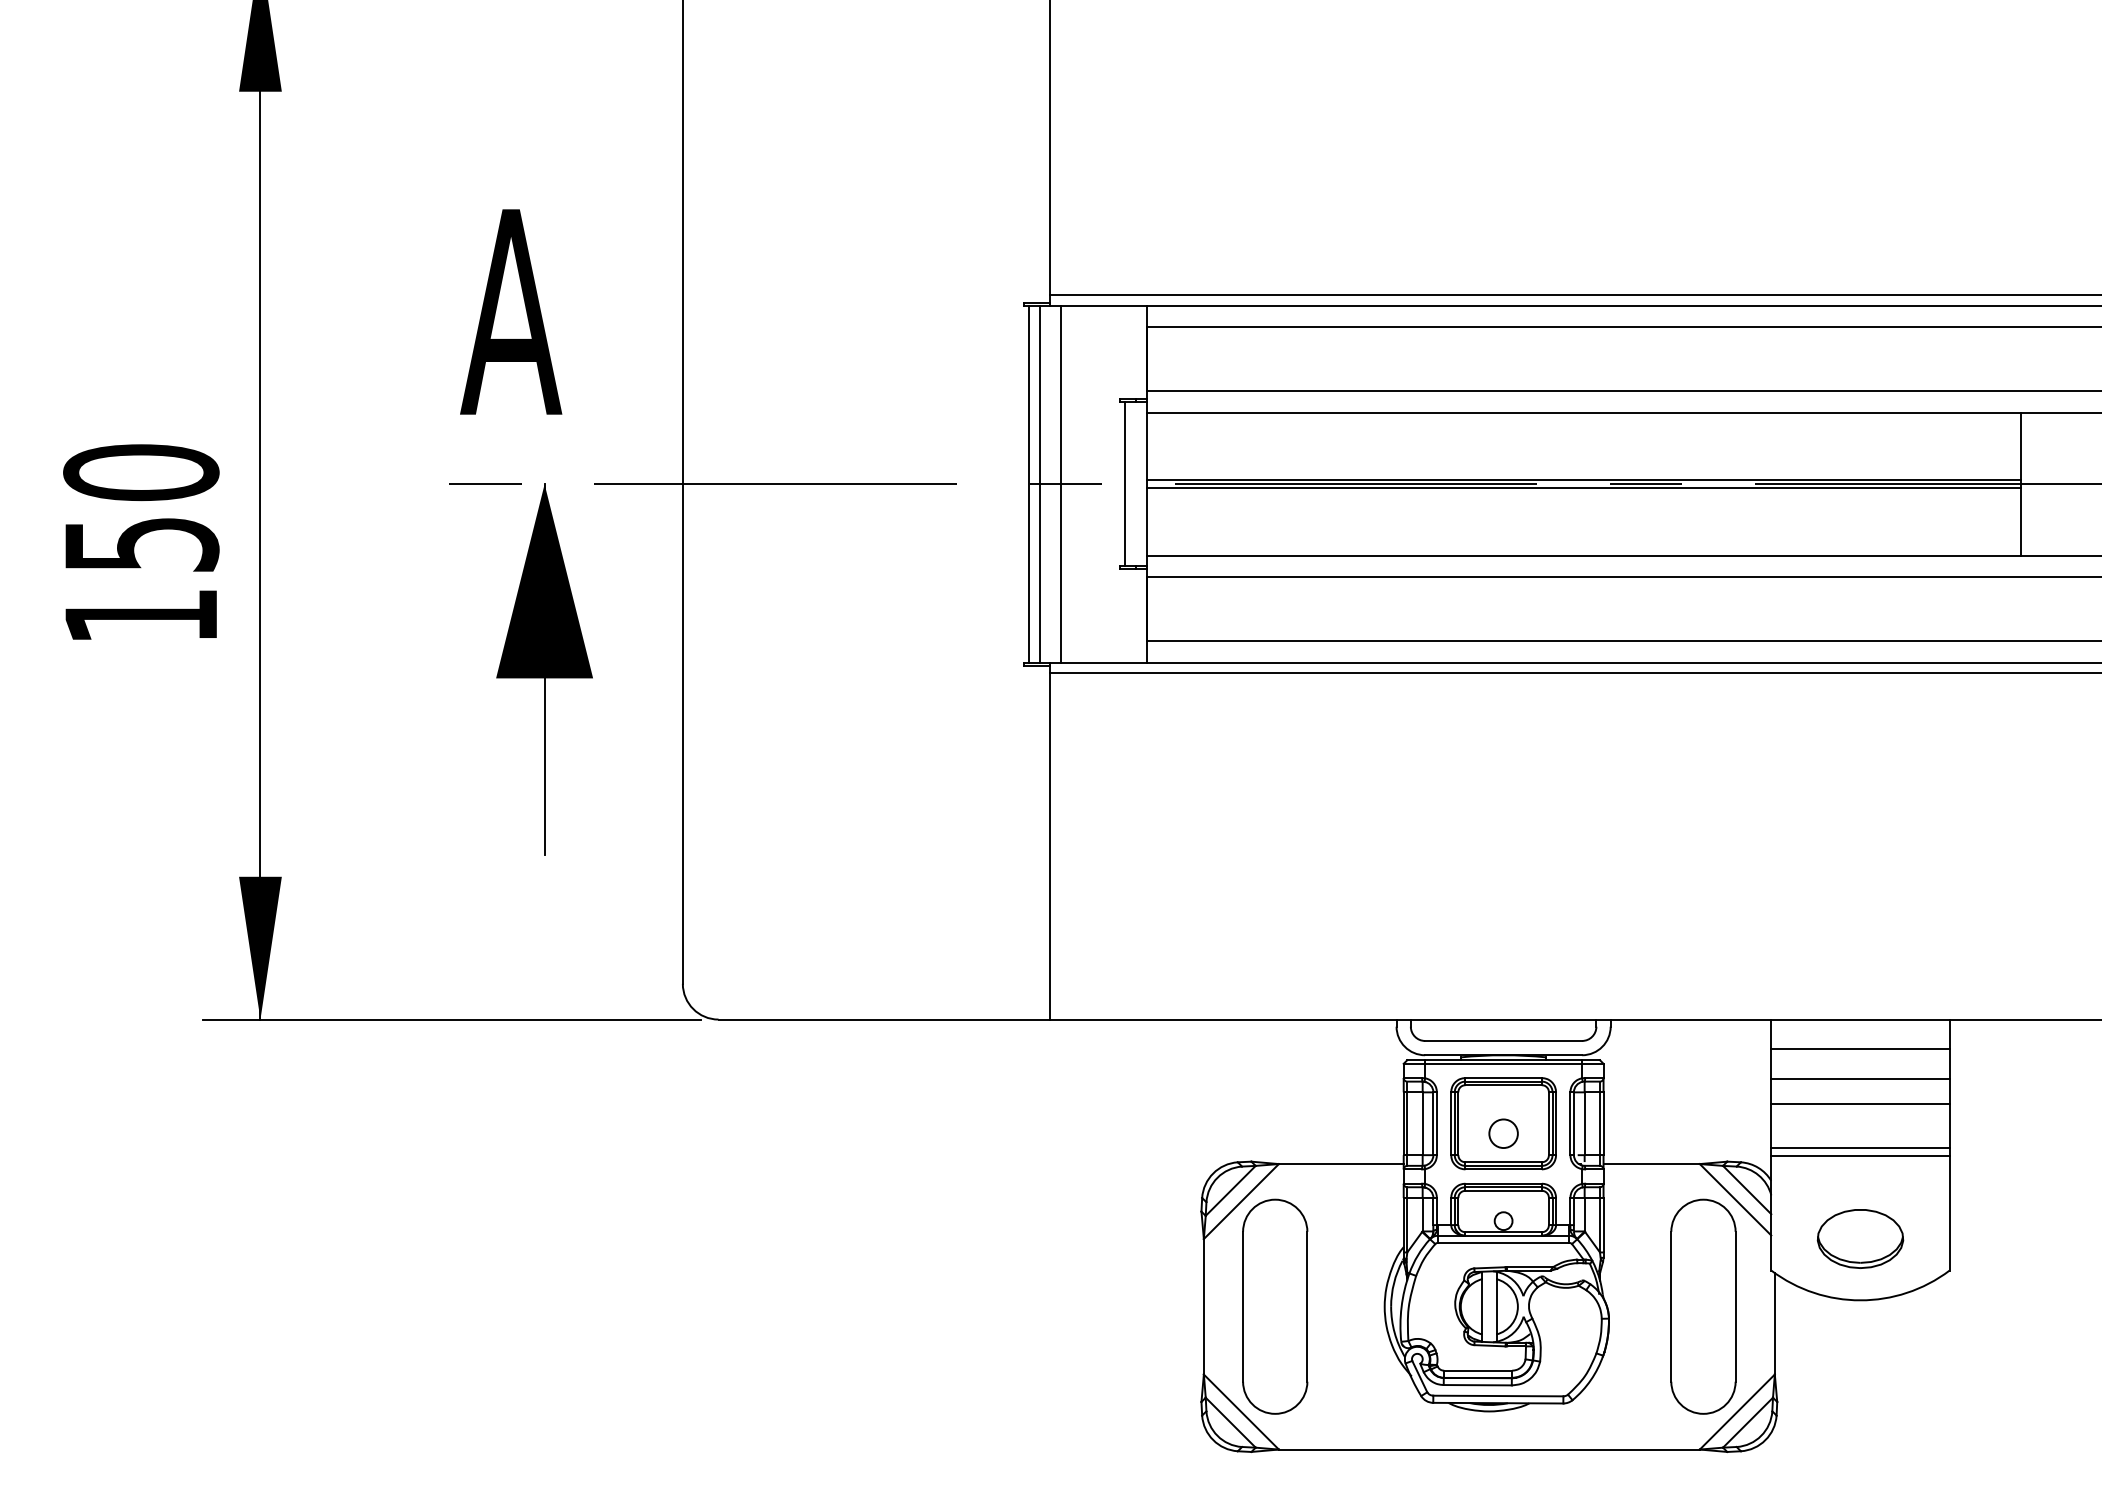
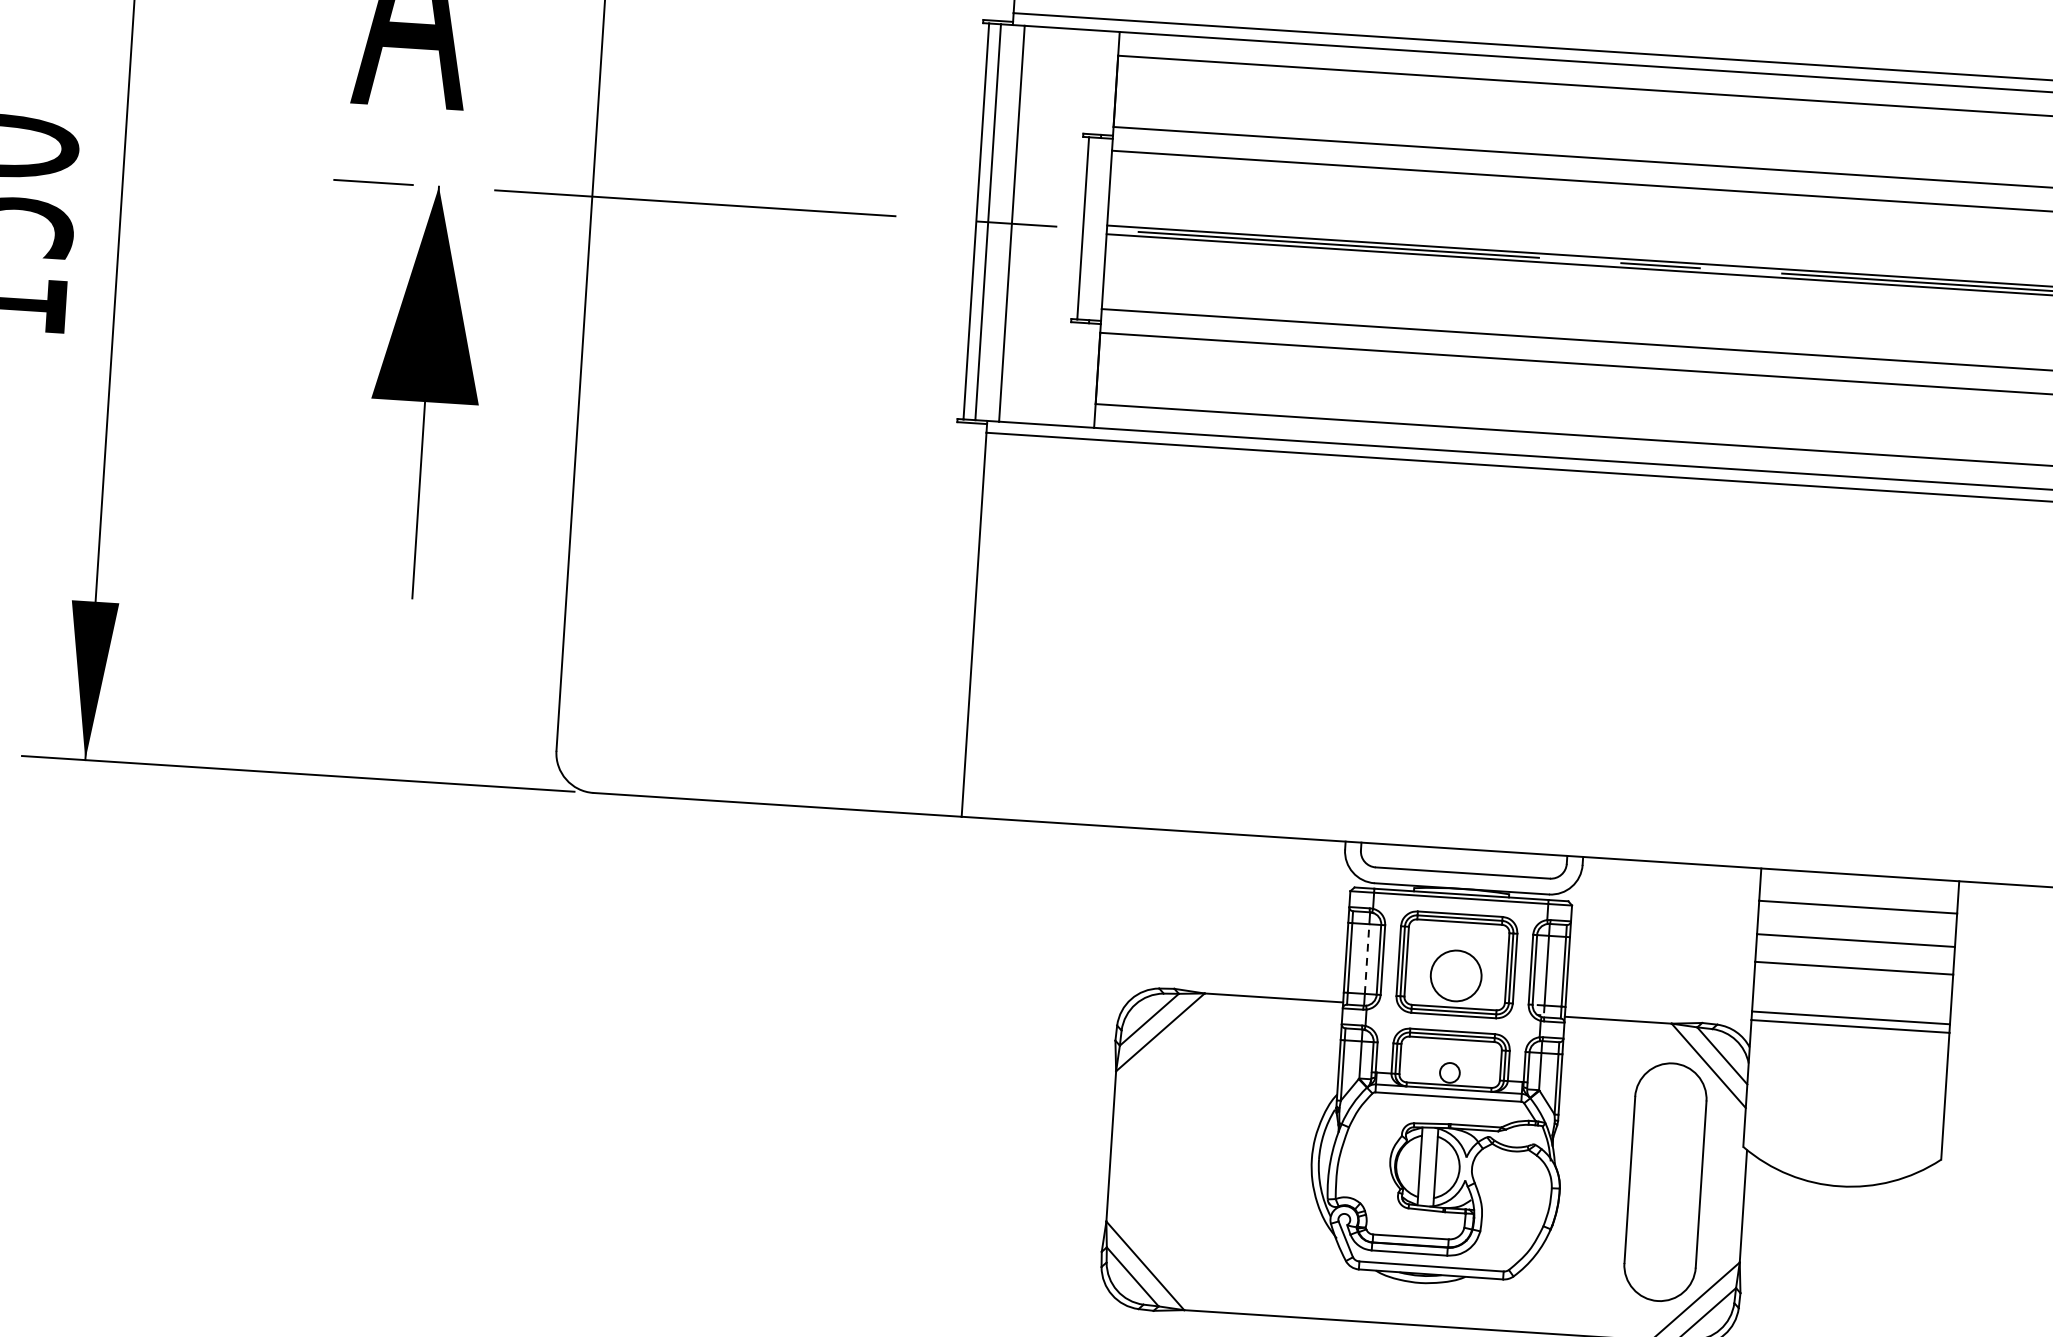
line: (1422, 1123) -> (1366, 958), solid -> dashed
circle: (1503, 1133) -> (1456, 975), size x1.6
part: (1860, 1238) -> (1844, 1117), removed
part: (1275, 1306) -> (1190, 1151), removed

